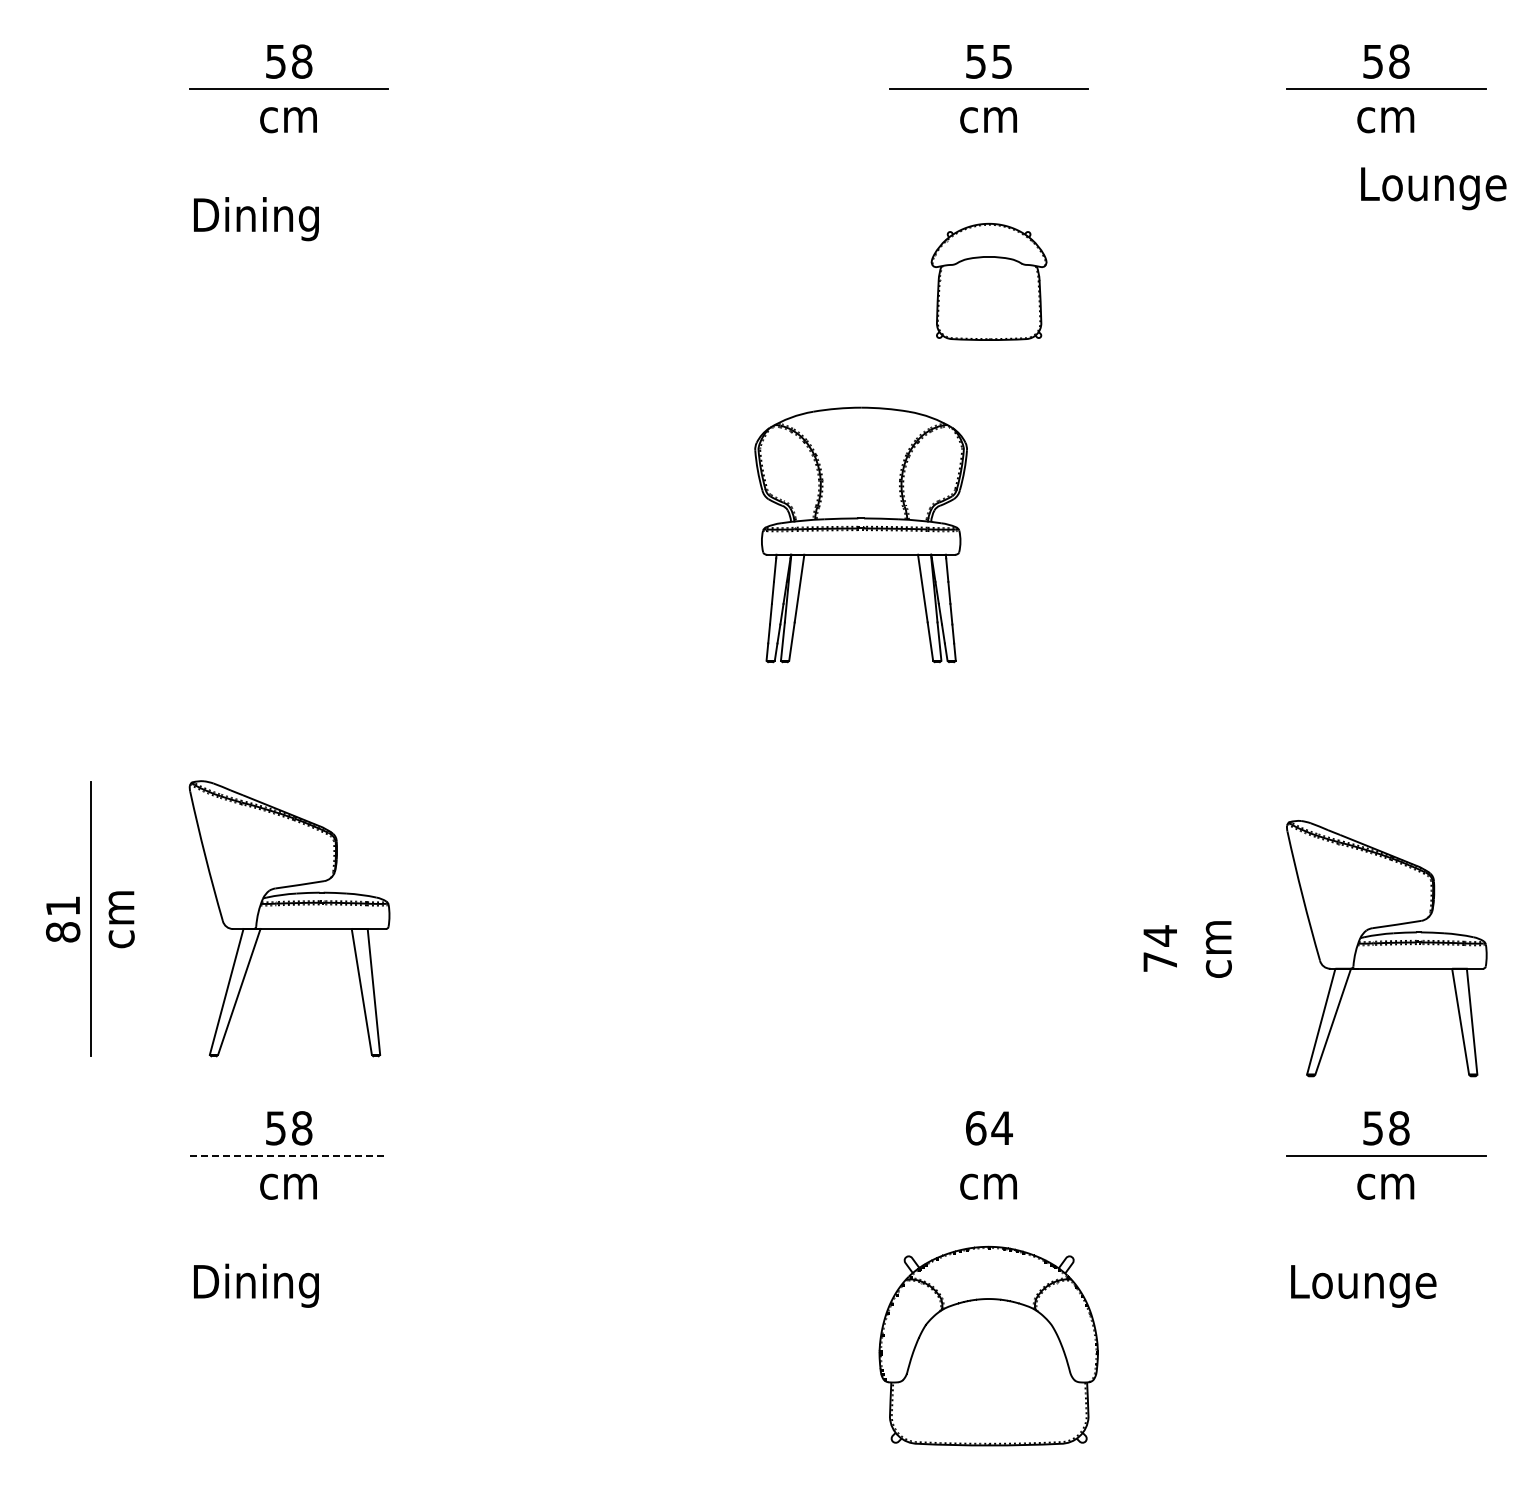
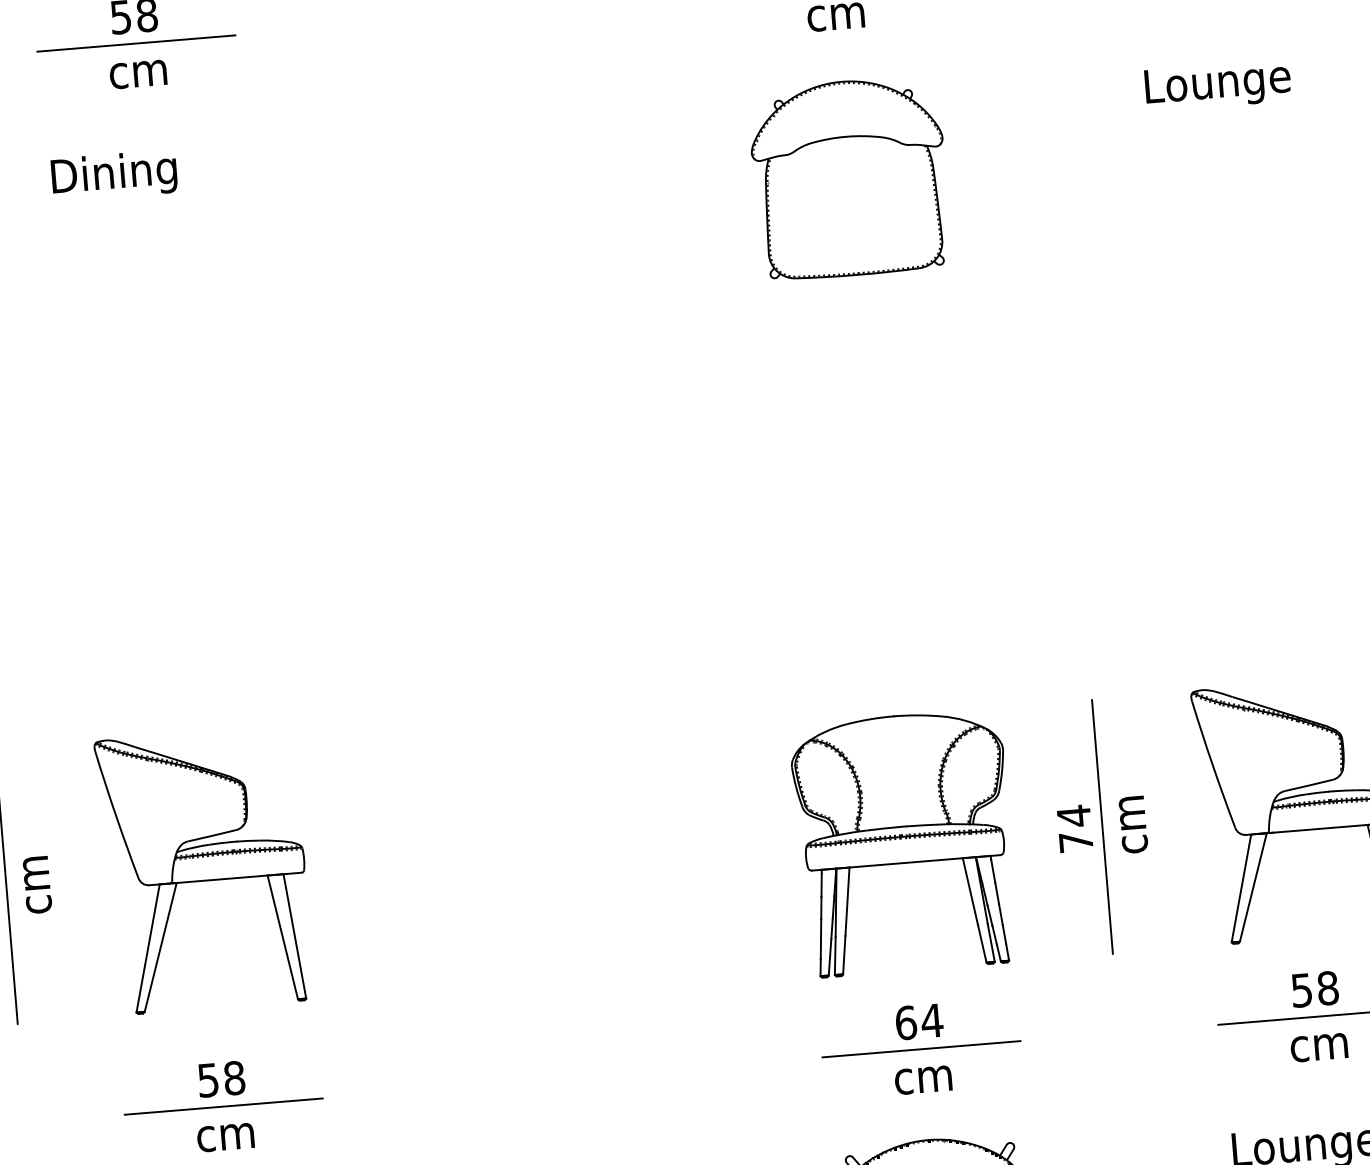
text: (1433, 188) -> (1217, 85), moved
part: (988, 281) -> (849, 178), size x1.67
part: (860, 534) -> (903, 842), moved
line: (1187, 948) -> (1102, 826), added
line: (289, 1155) -> (224, 1106), dashed -> solid
line: (988, 1155) -> (920, 1049), added

